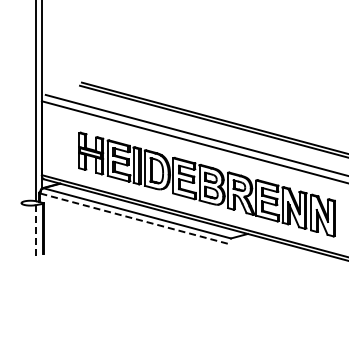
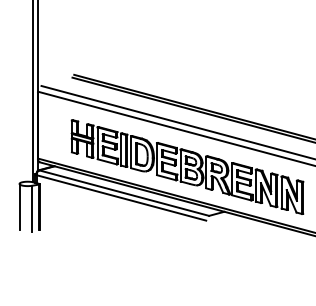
line: (133, 218) -> (120, 197), dashed -> solid
line: (21, 228) -> (19, 206), added
line: (35, 229) -> (32, 207), dashed -> solid

